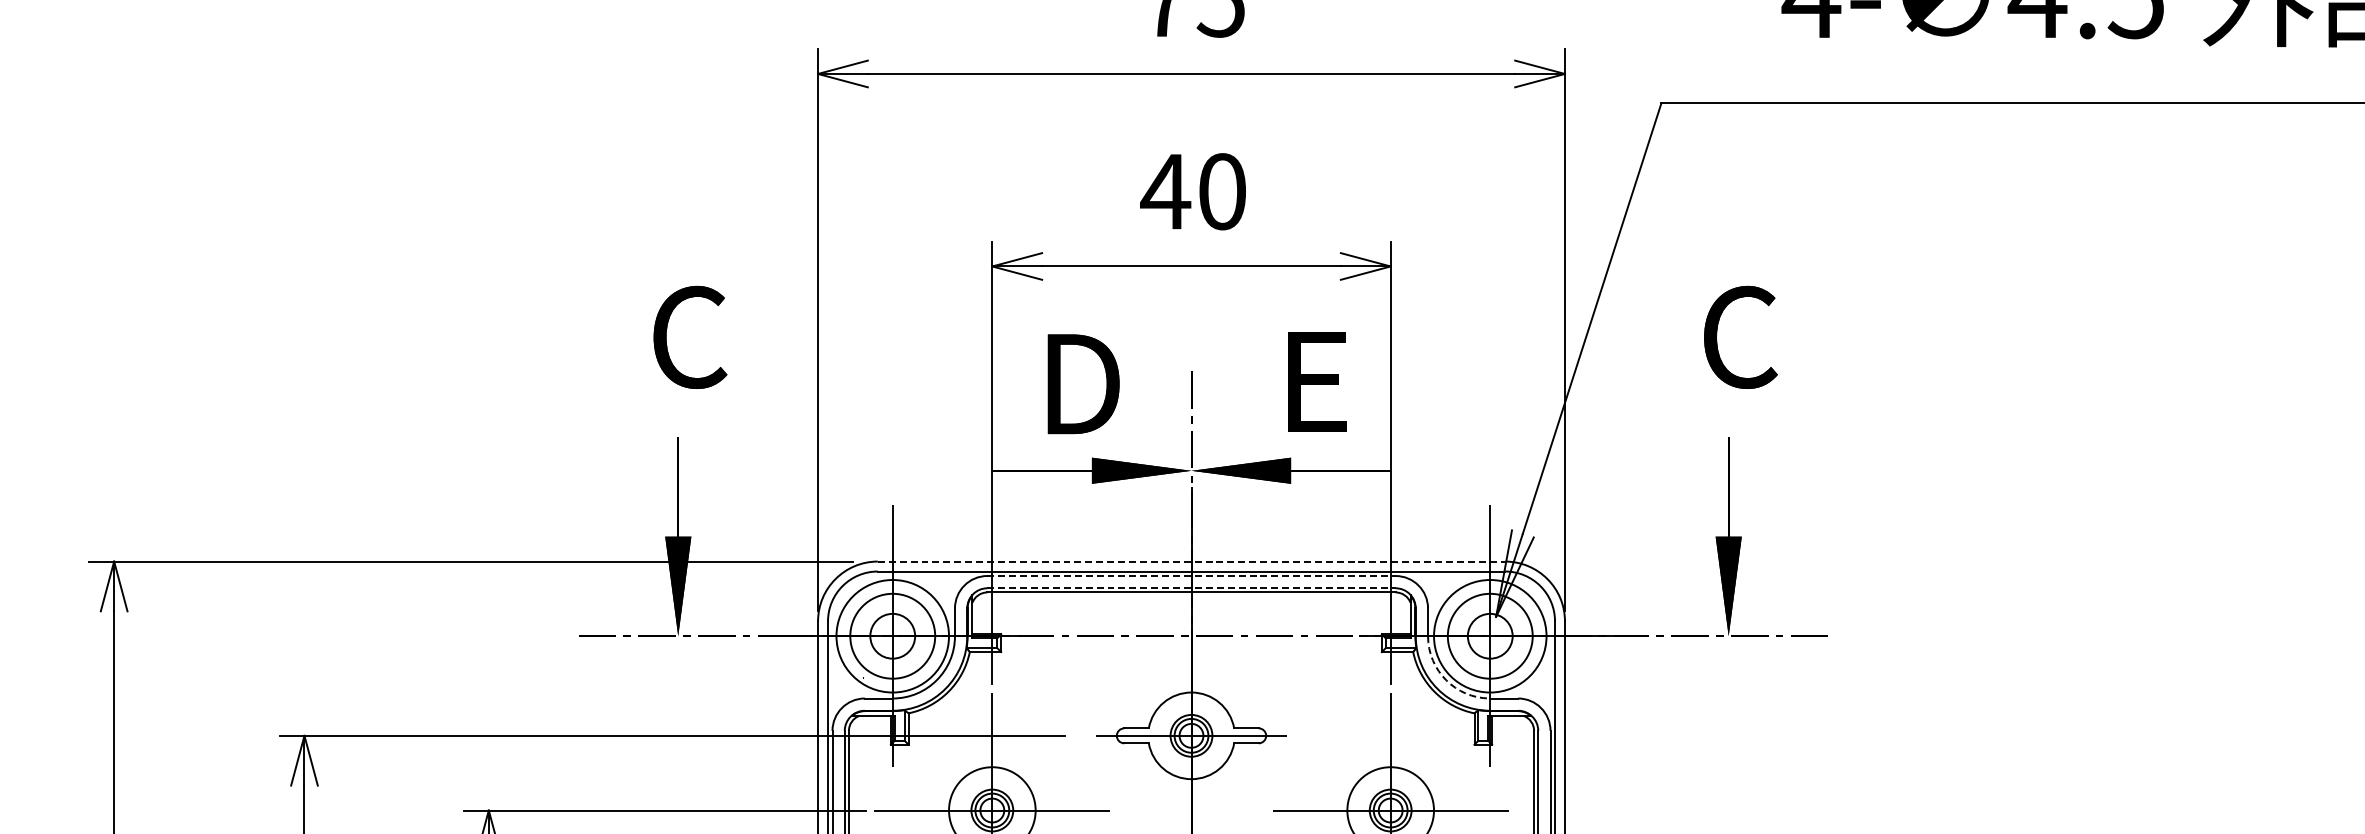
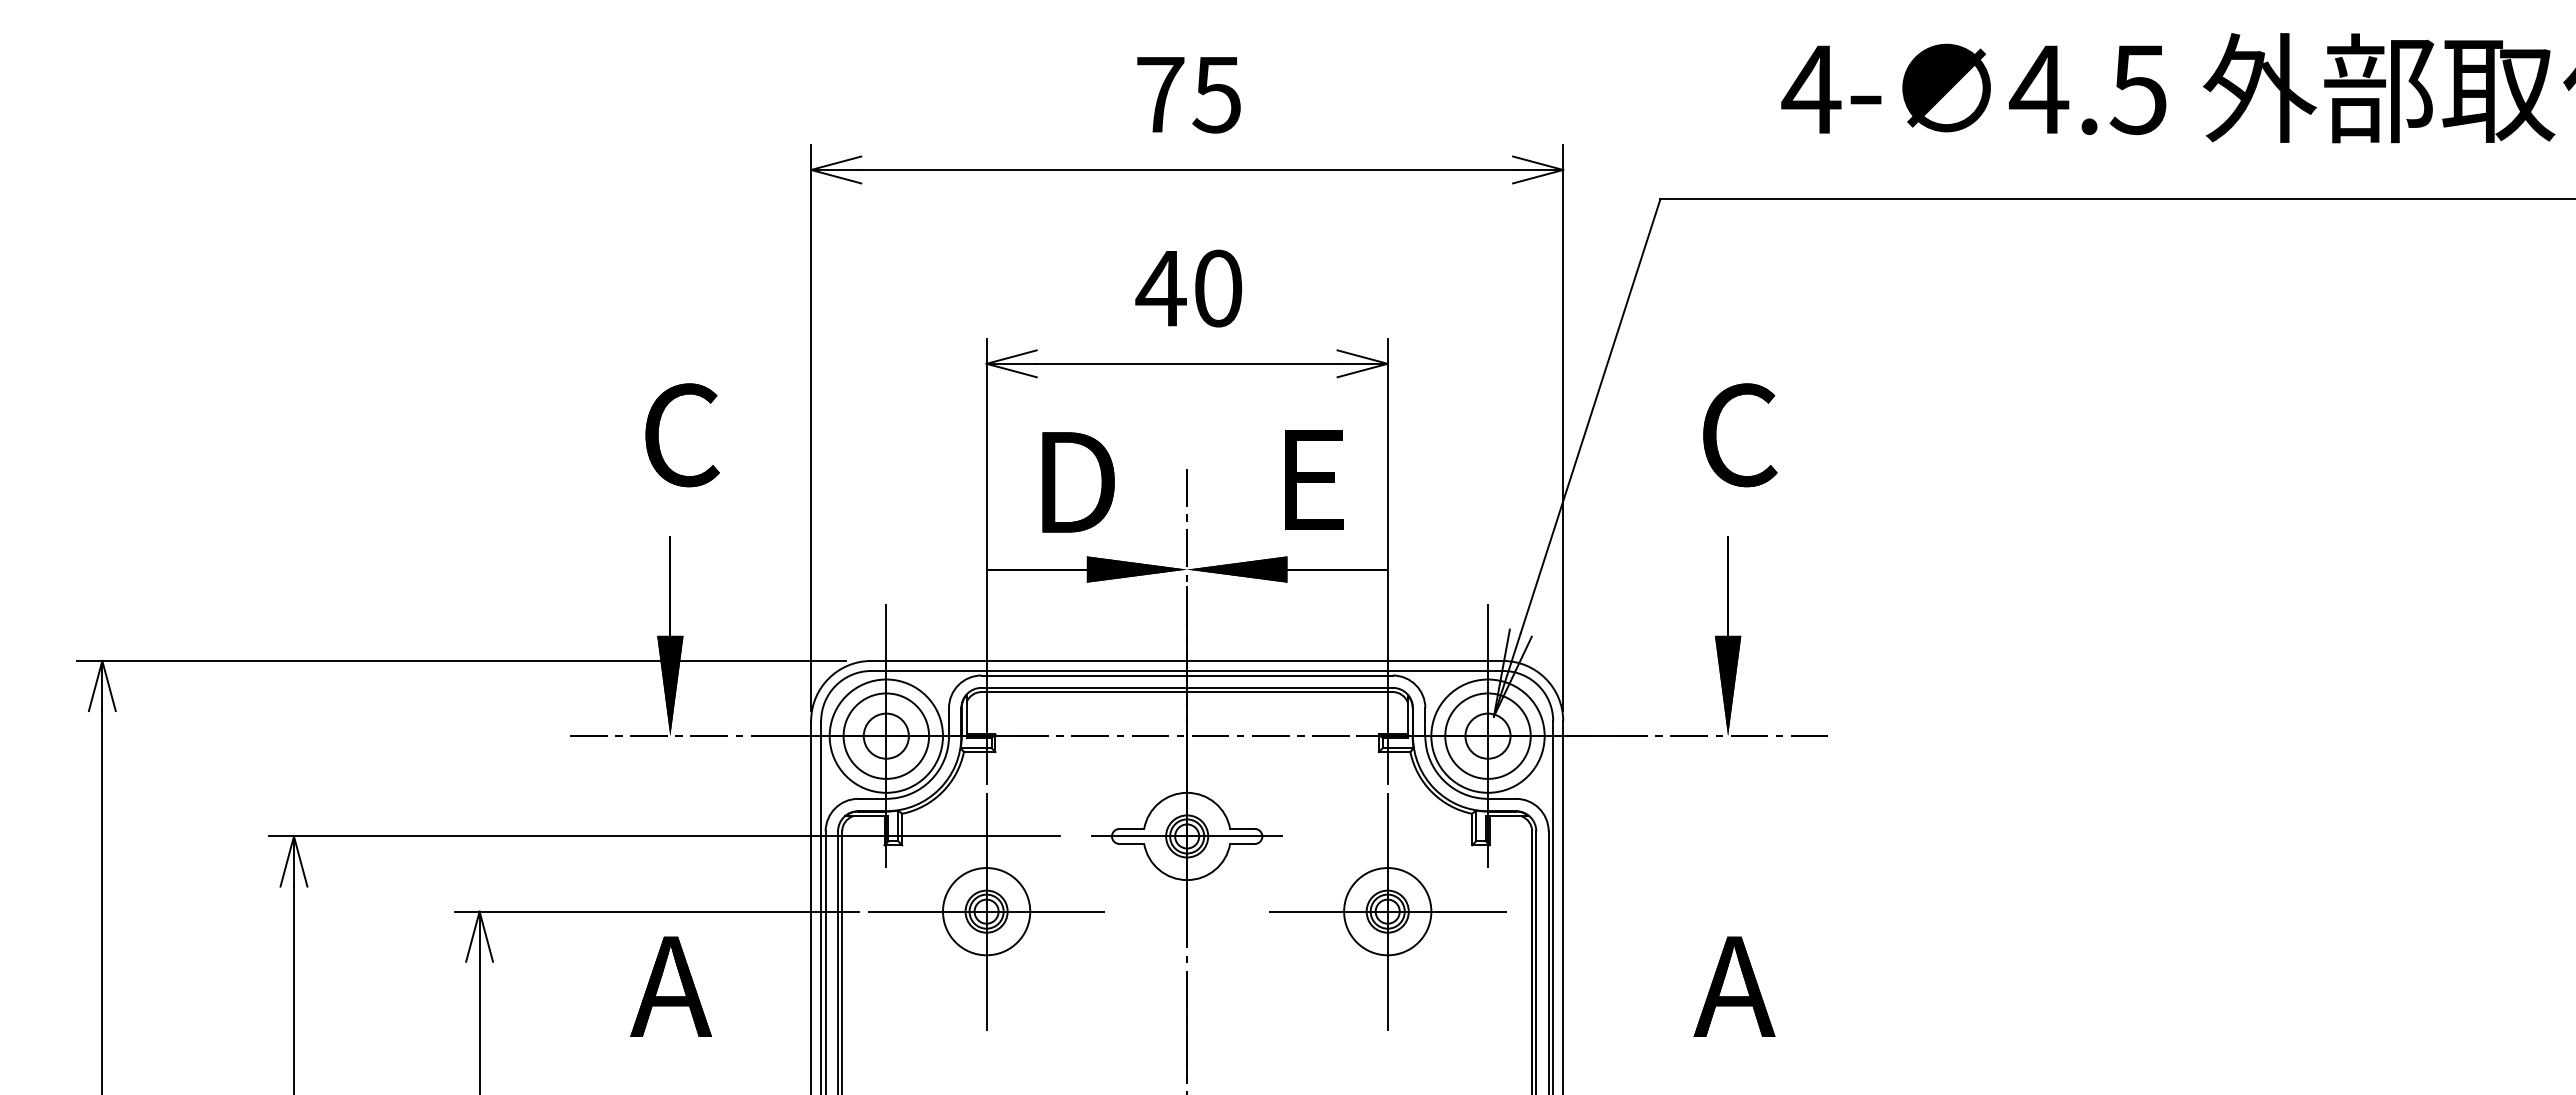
line: (1191, 561) -> (1187, 660), dashed -> solid
line: (1191, 576) -> (1187, 675), dashed -> solid
line: (1191, 587) -> (1187, 687), dashed -> solid
arc: (1446, 680) -> (1443, 780), dashed -> solid

